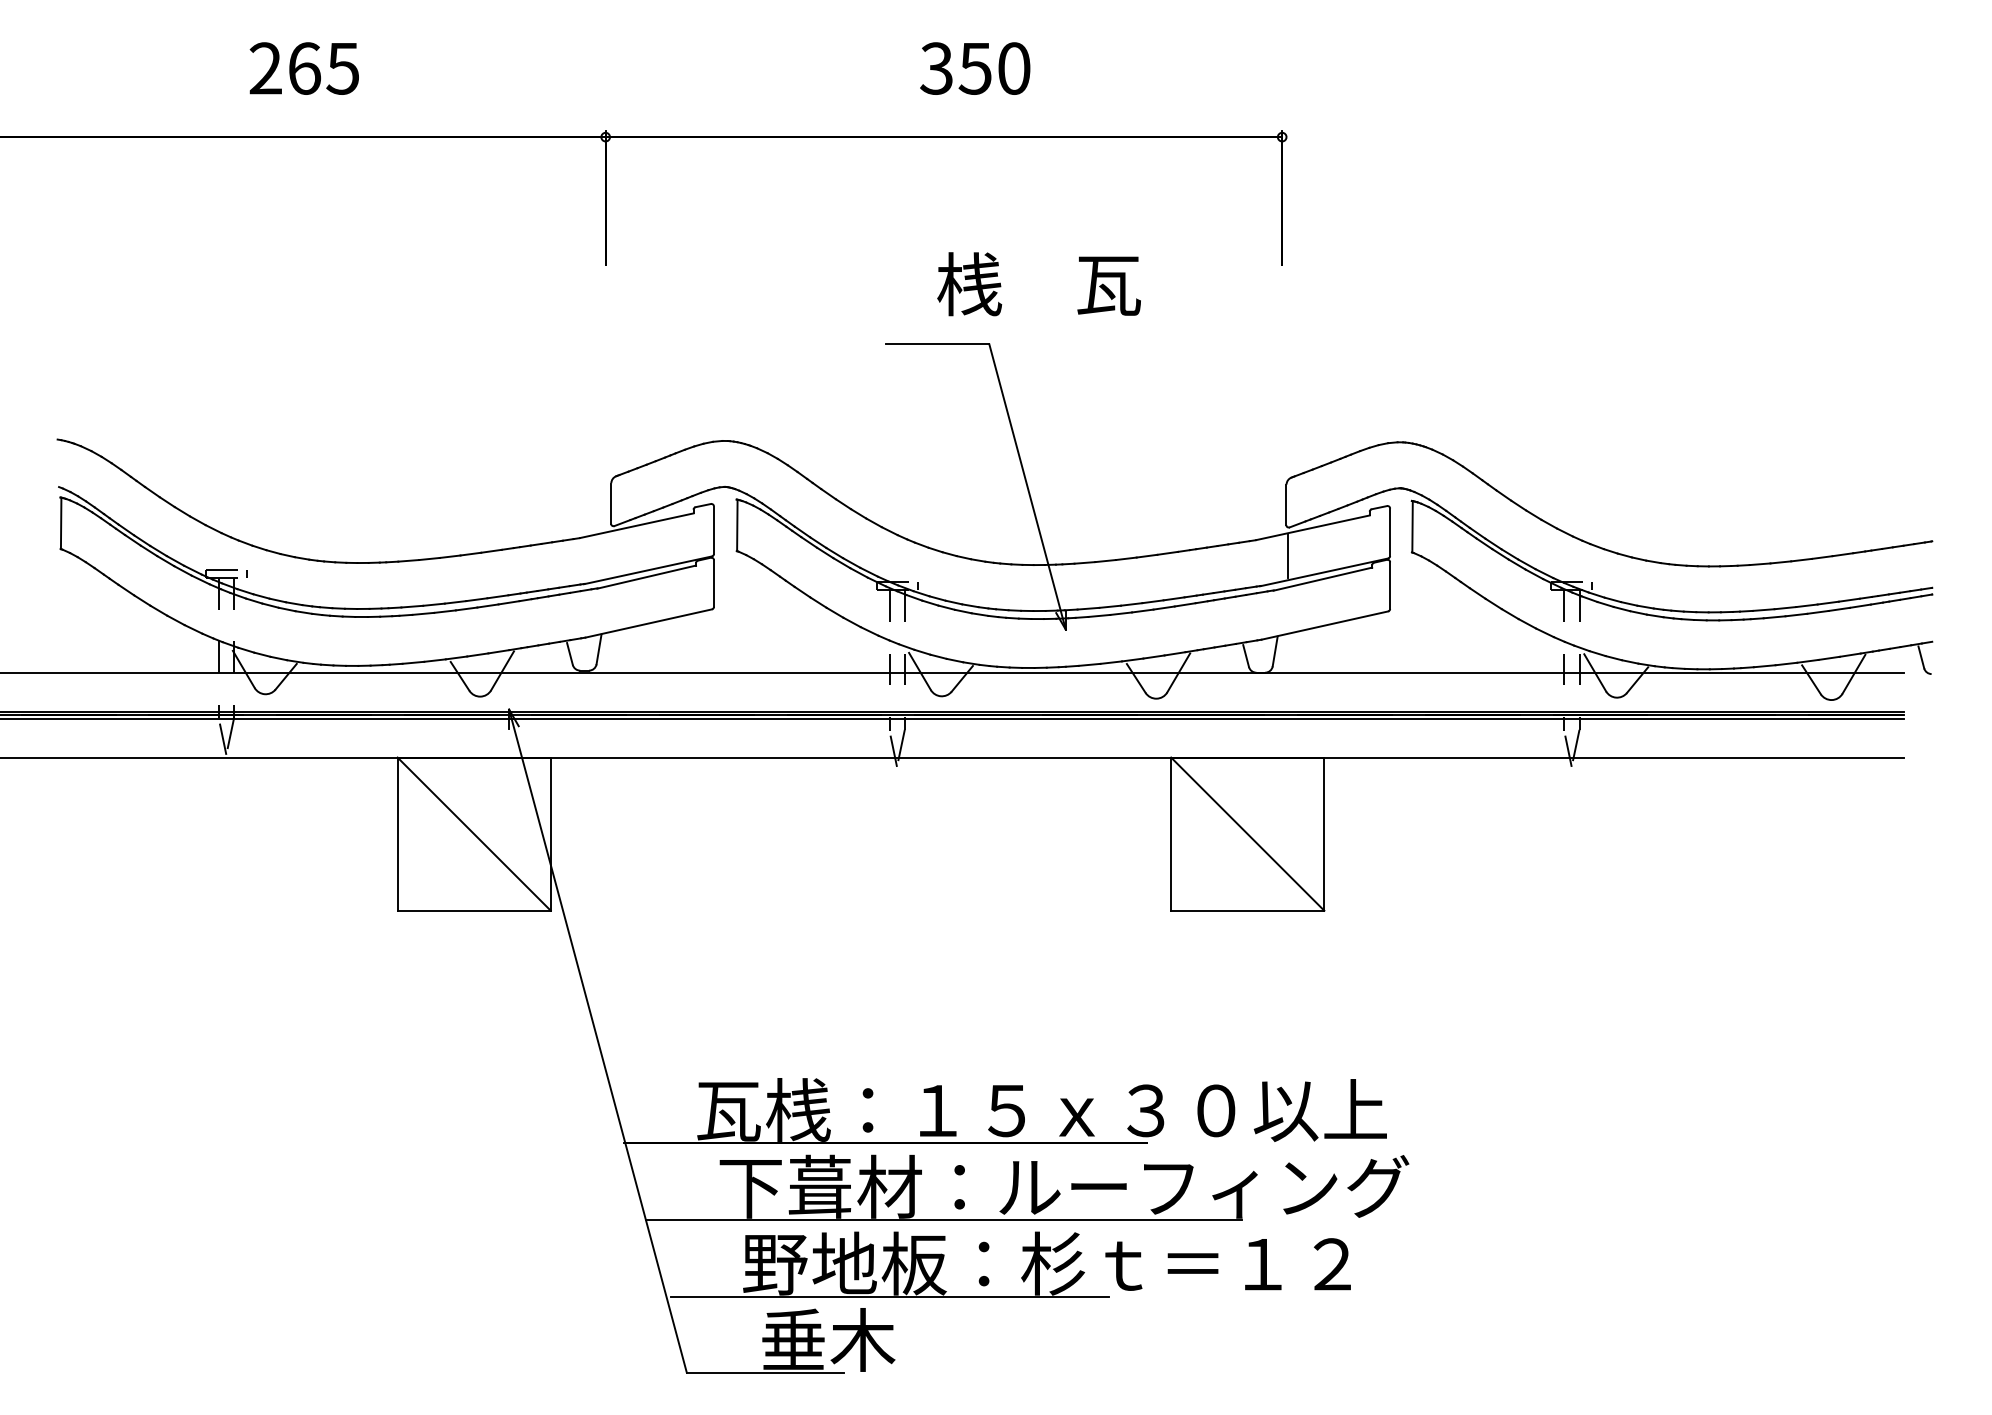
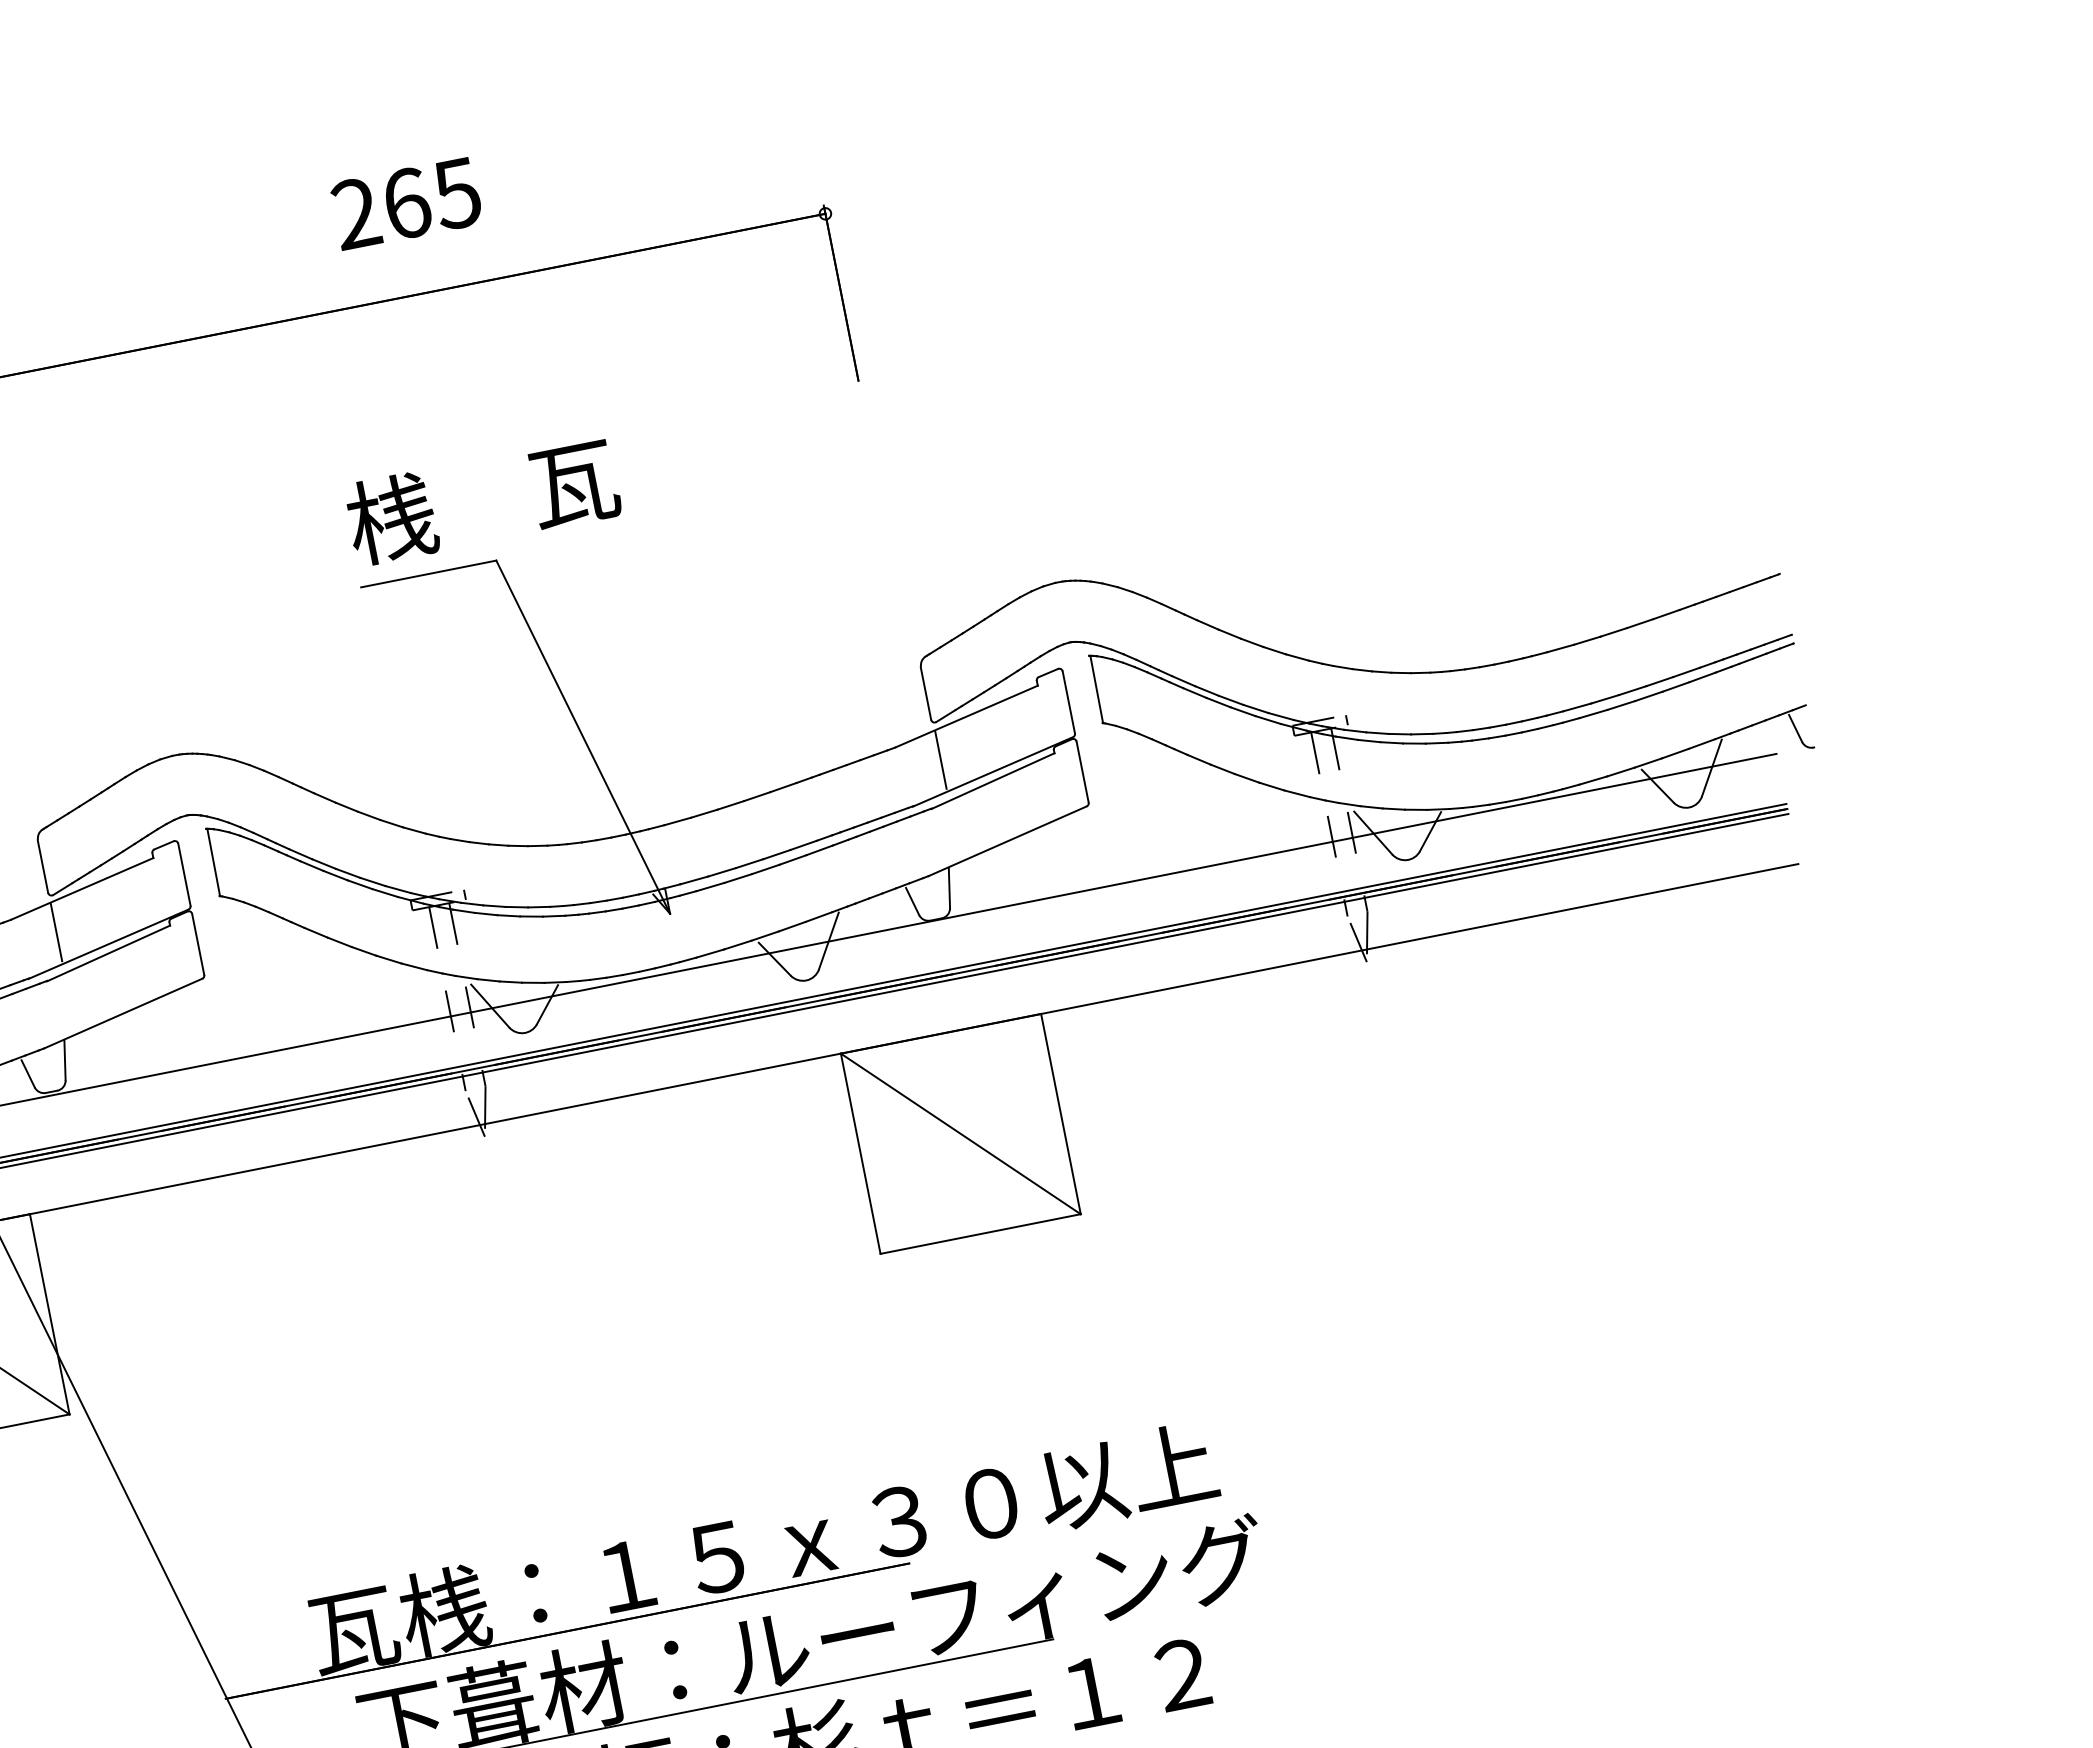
text: (975, 68) -> (406, 203), 350 -> 265
text: (1038, 284) -> (481, 501), moved
line: (611, 554) -> (56, 933), added

